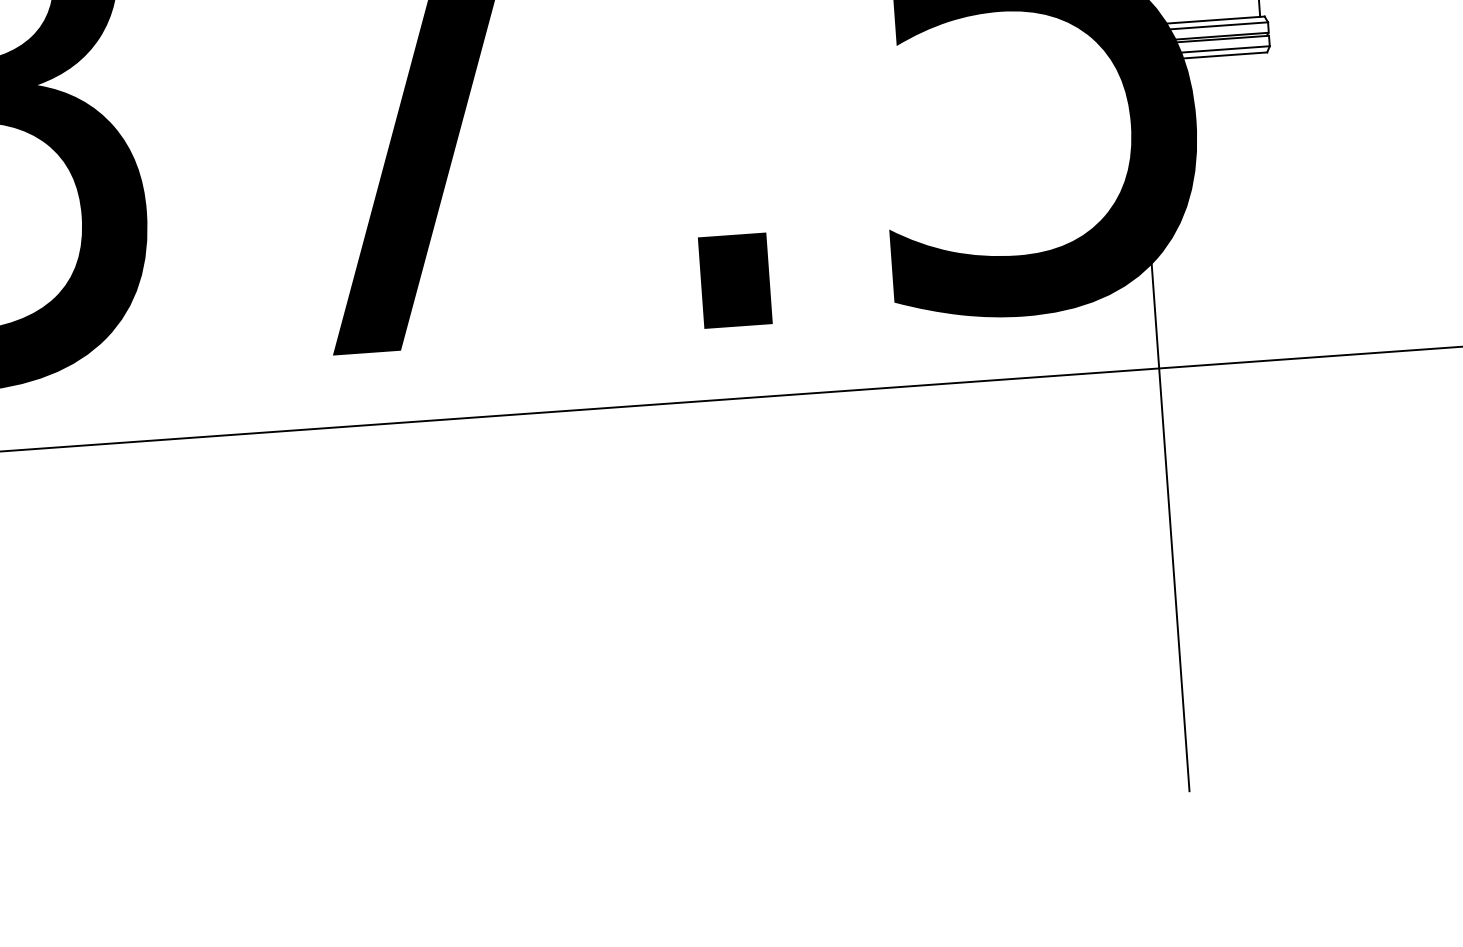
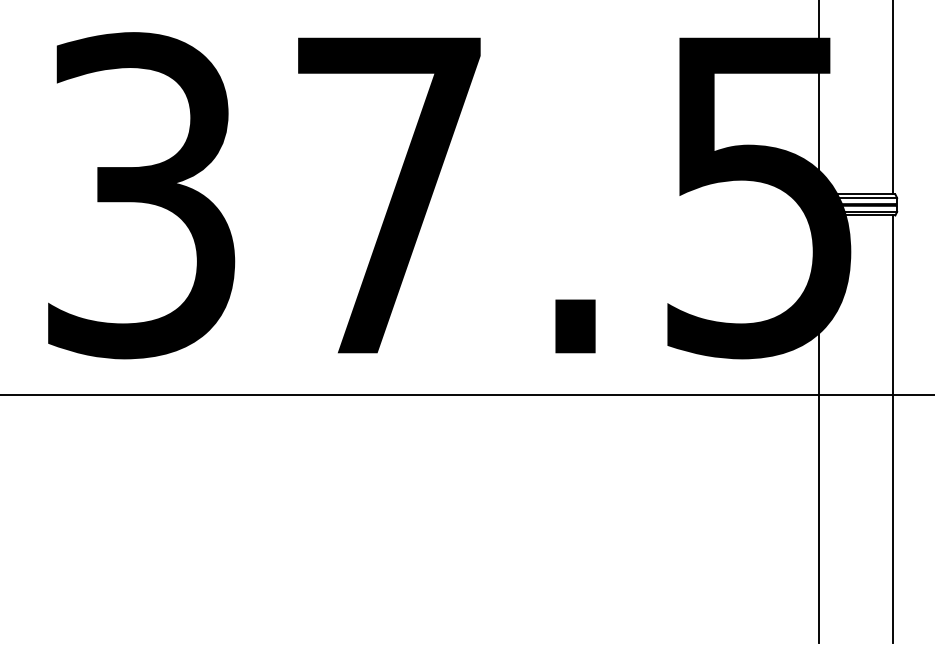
line: (1288, 417) -> (892, 429), added

